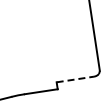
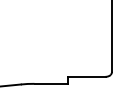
line: (75, 79) -> (86, 76), dashed -> solid

